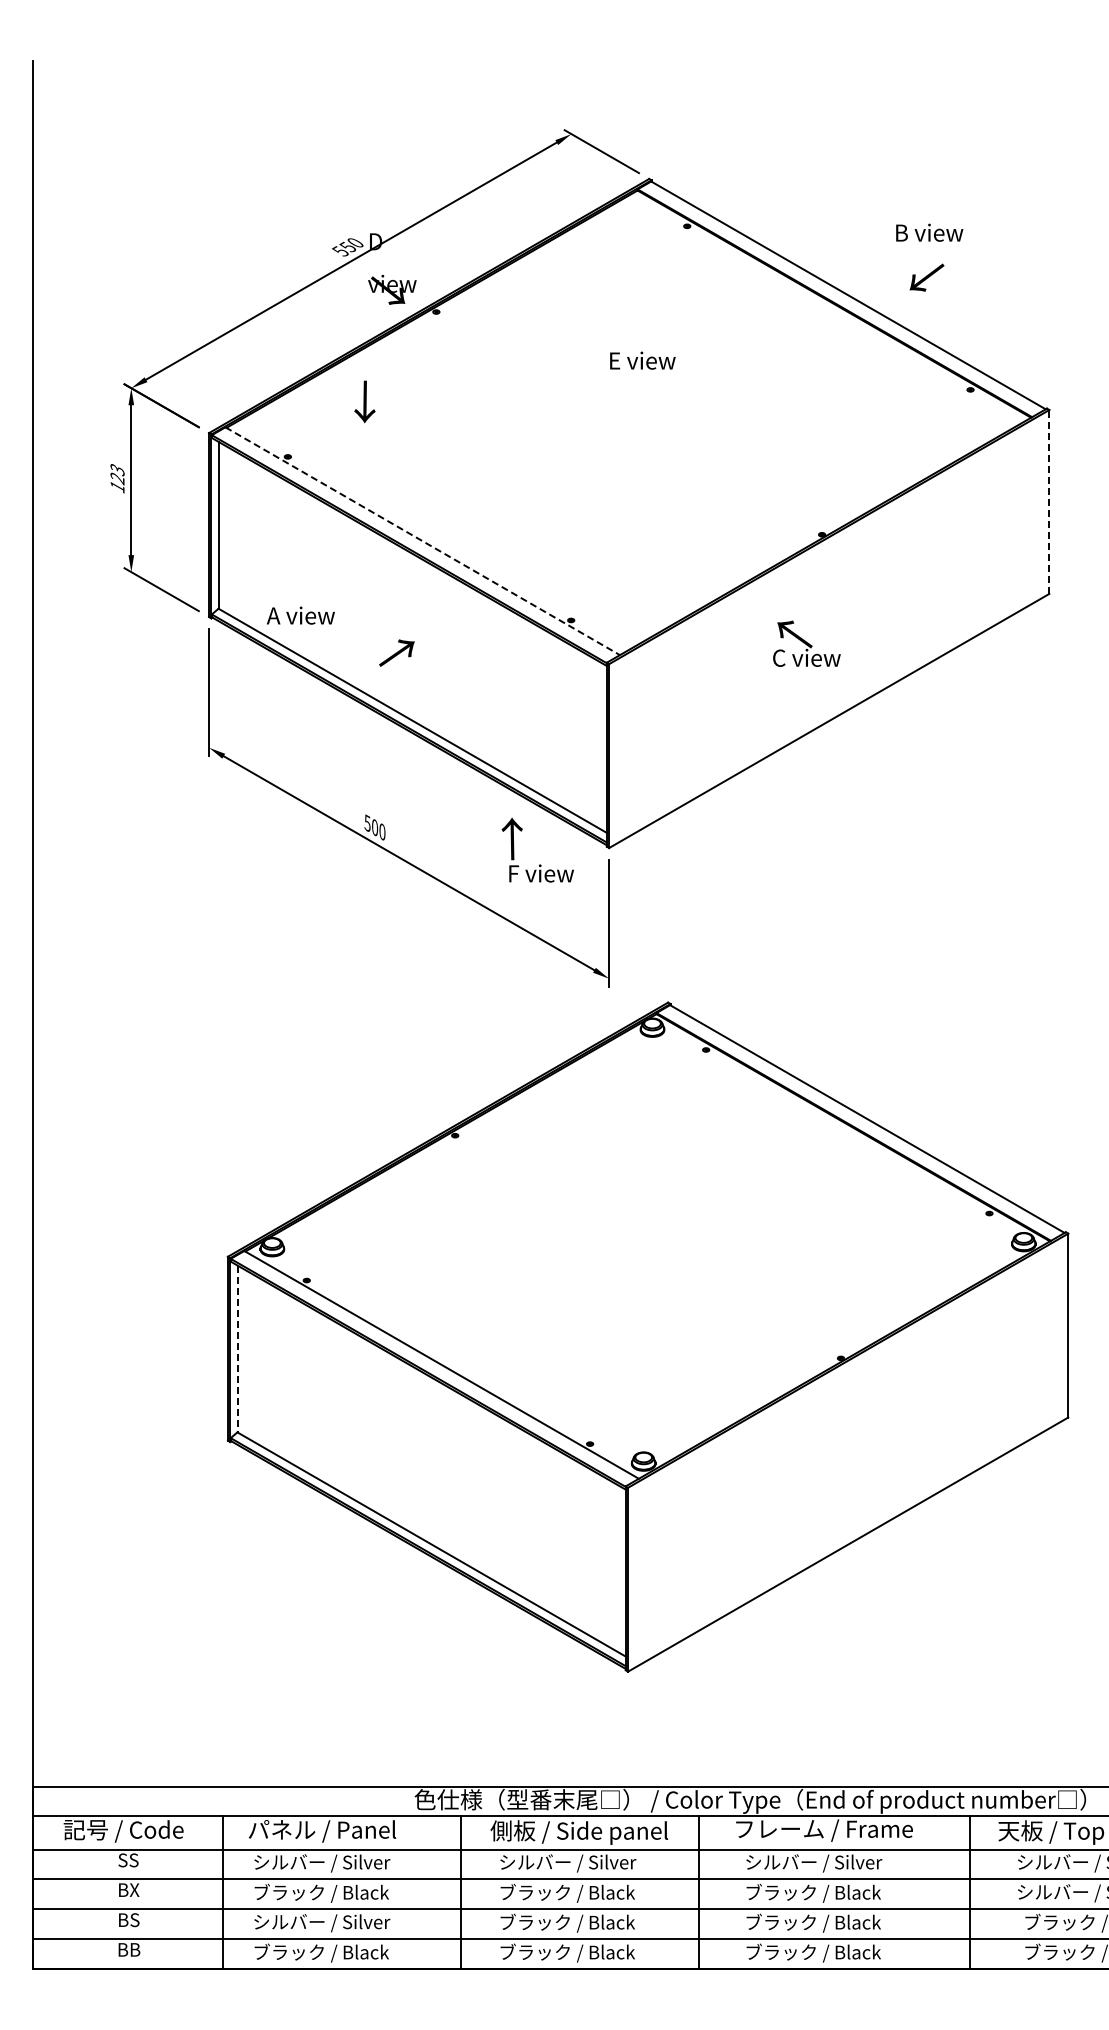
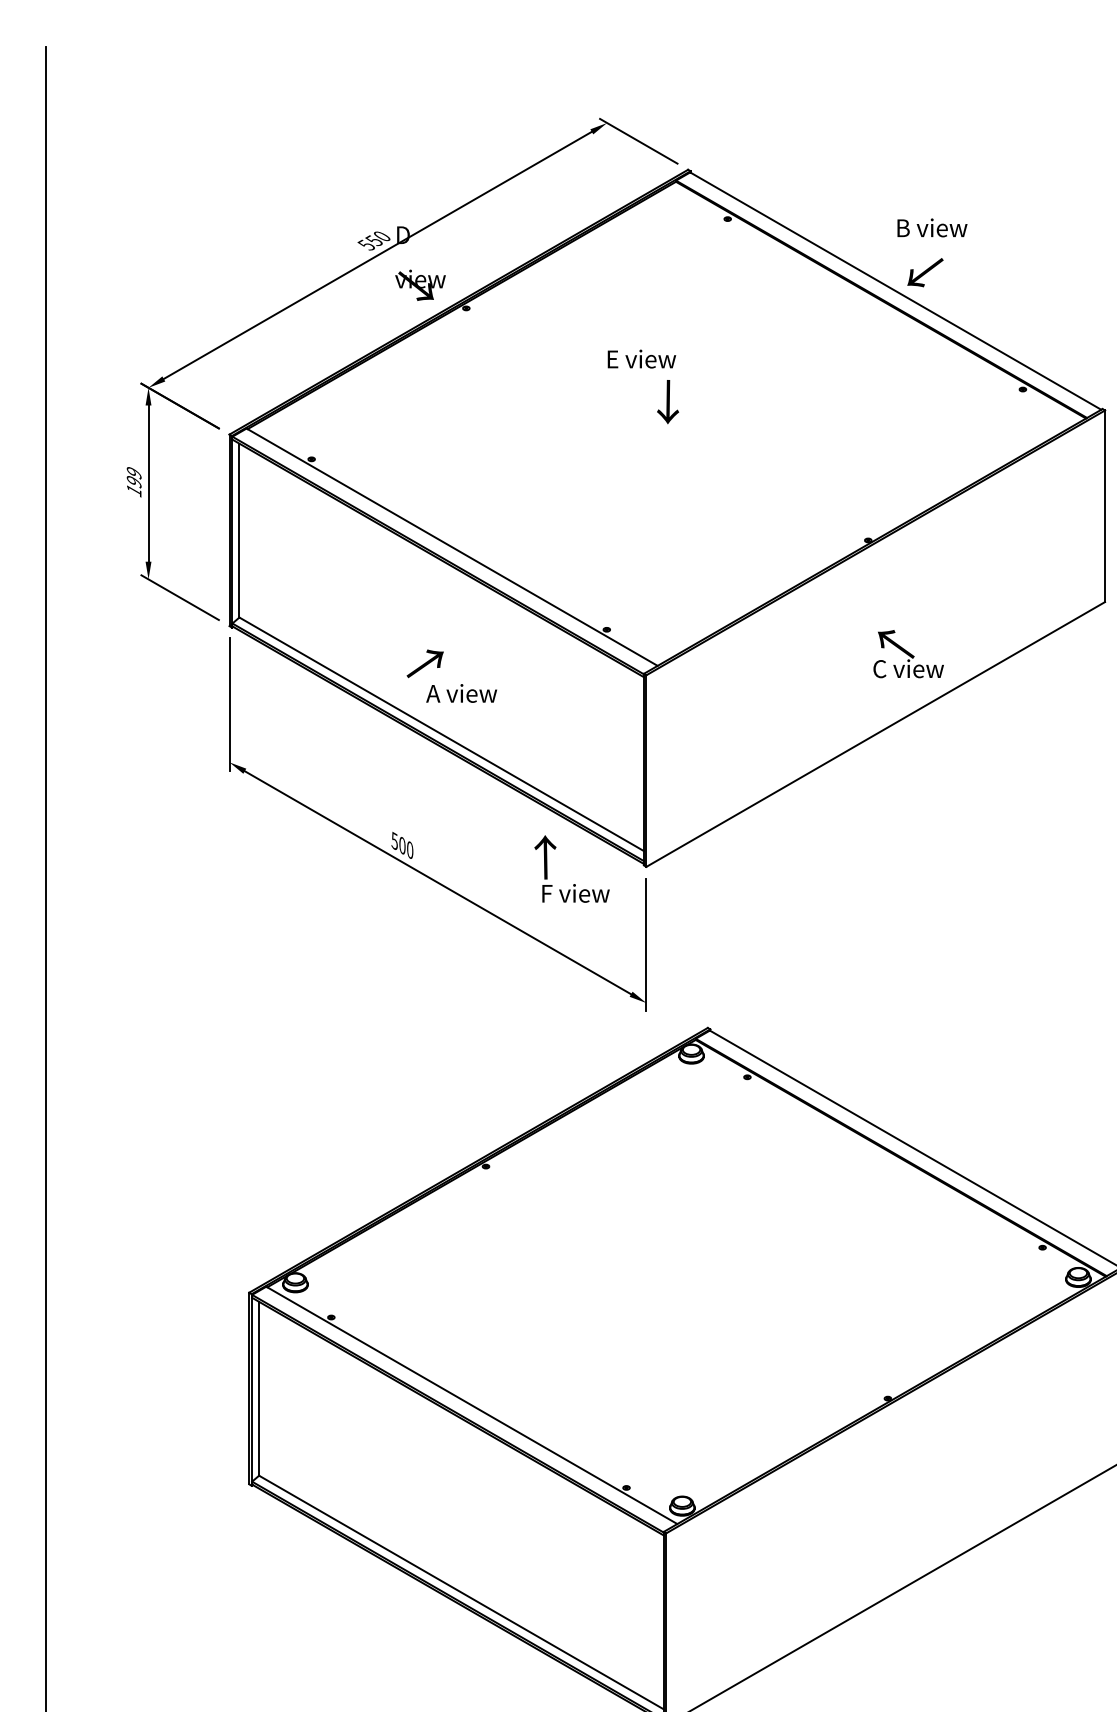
text: (929, 232) -> (932, 227), moved
text: (926, 277) -> (924, 272), moved
text: (642, 360) -> (641, 358), moved
text: (364, 401) -> (667, 401), moved
text: (117, 474) -> (134, 477), 123 -> 199
line: (1049, 501) -> (1105, 505), dashed -> solid
line: (422, 541) -> (451, 547), dashed -> solid
text: (300, 615) -> (461, 693), moved
text: (806, 643) -> (908, 653), moved
line: (237, 1349) -> (259, 1389), dashed -> solid

